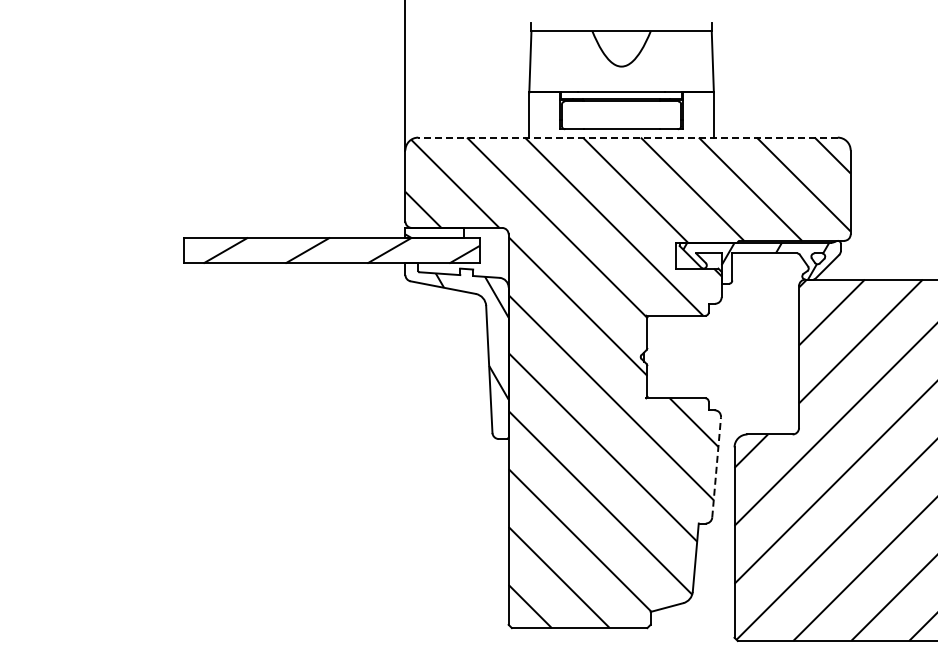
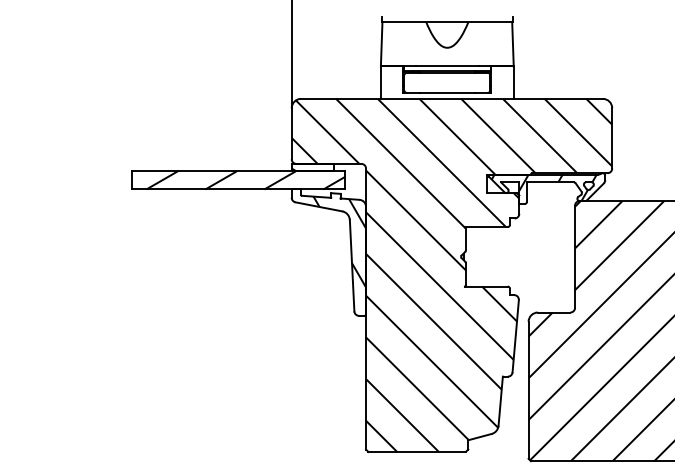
line: (628, 137) -> (452, 98), dashed -> solid
line: (716, 466) -> (515, 335), dashed -> solid

